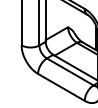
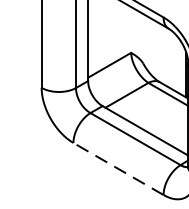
line: (61, 87) -> (118, 169), solid -> dashed

